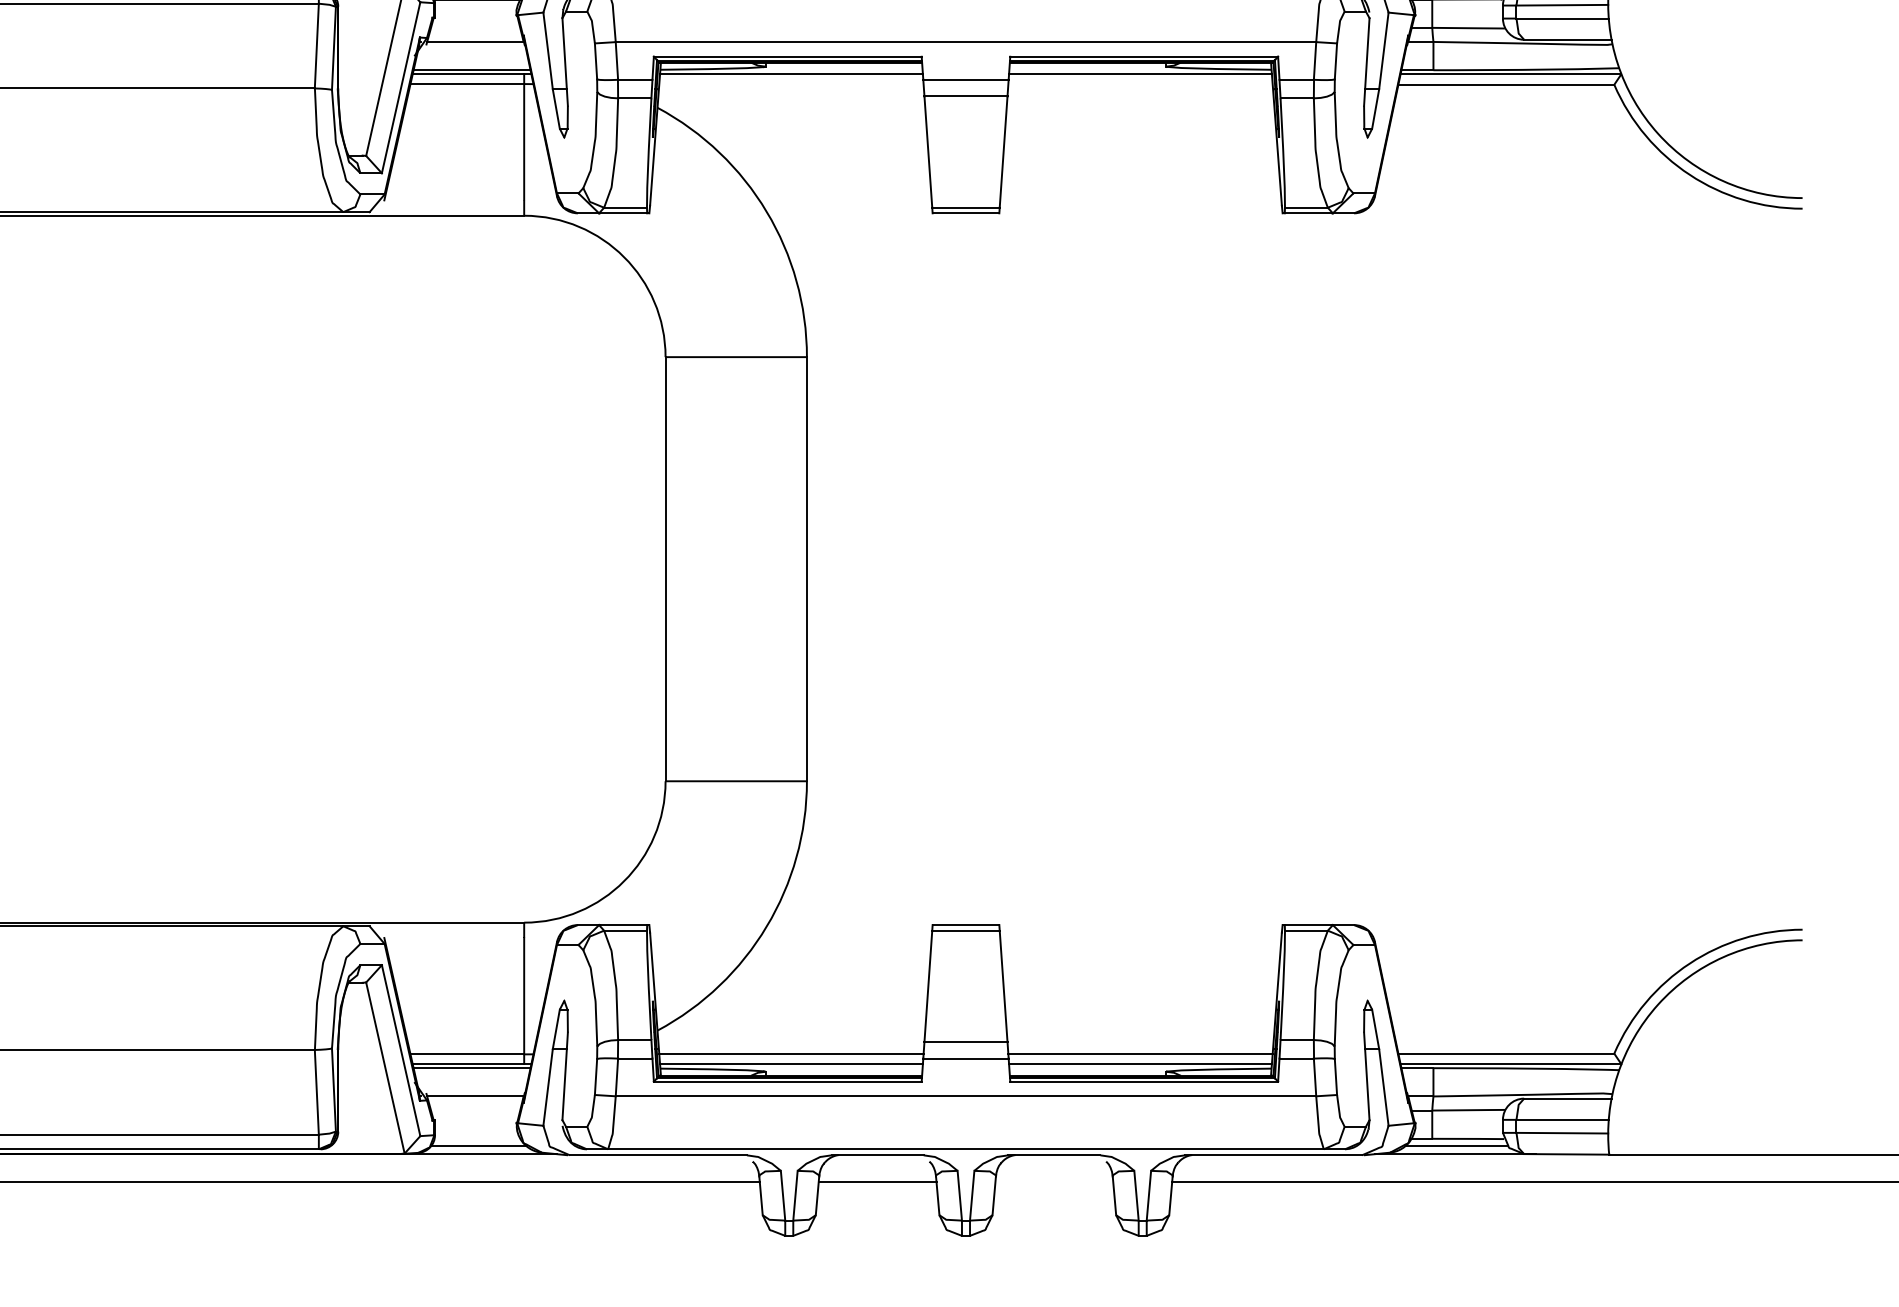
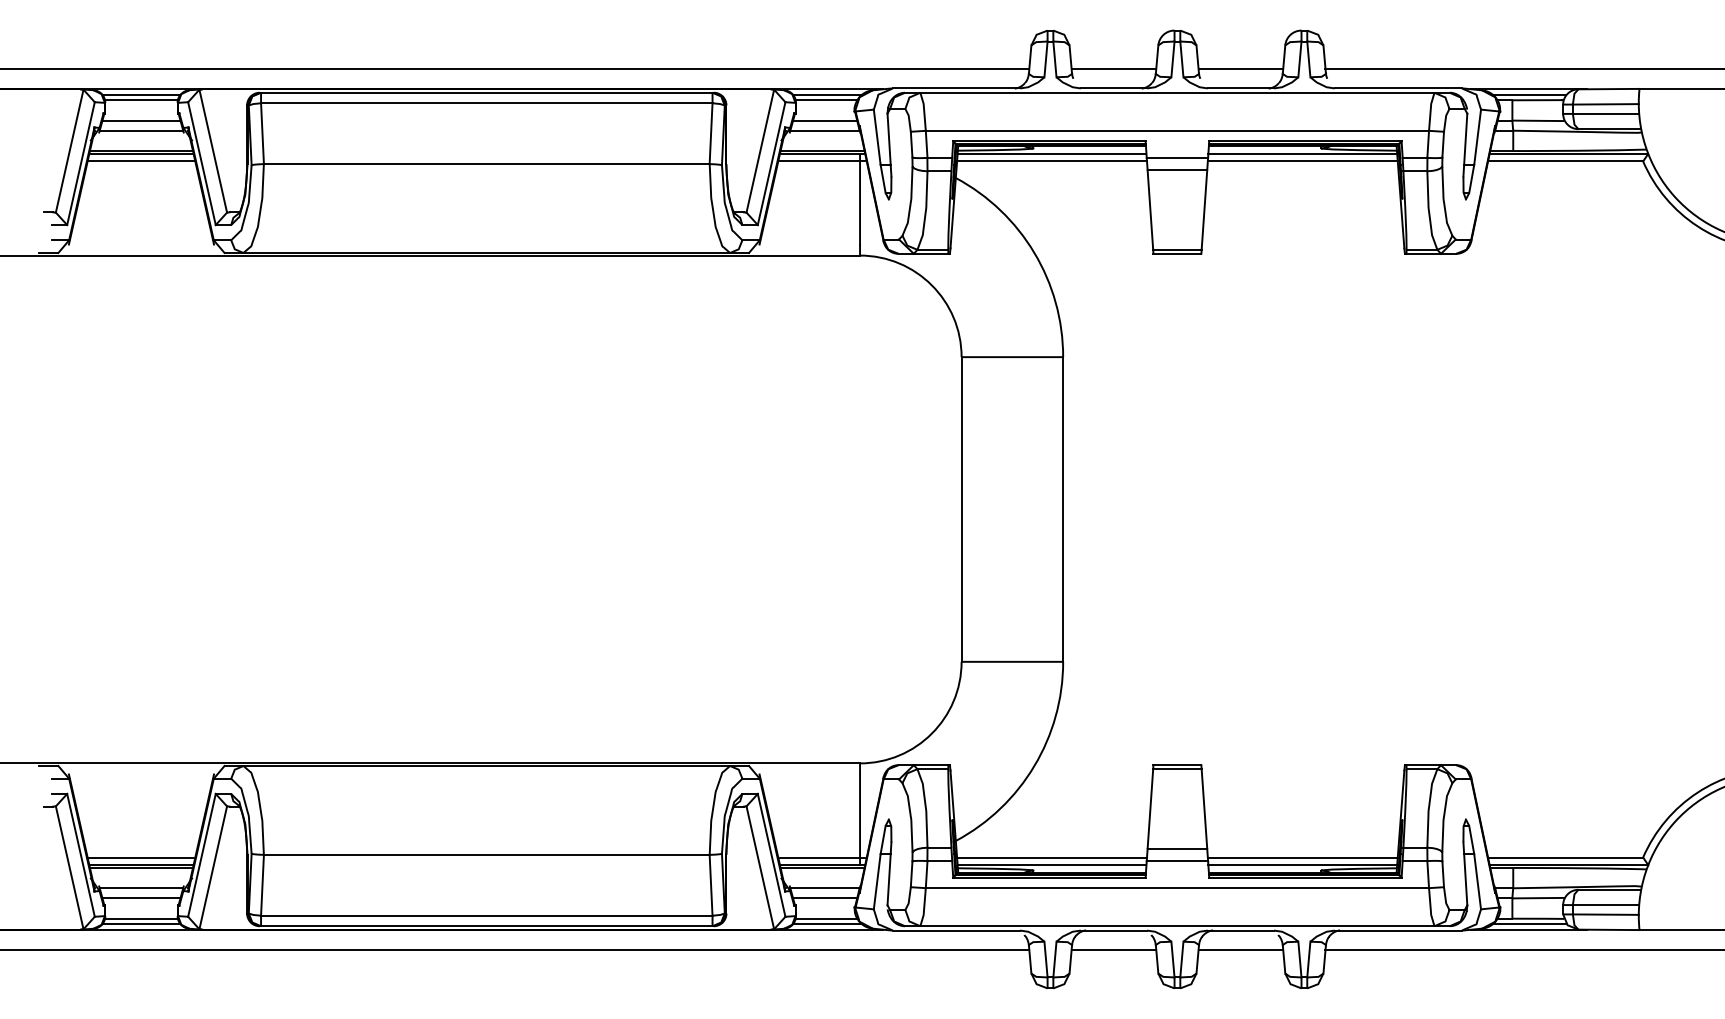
line: (476, 27) -> (825, 120), added
line: (792, 84) -> (1052, 161), added
line: (1140, 84) -> (1302, 161), added
line: (476, 1110) -> (825, 898), added
line: (477, 1138) -> (826, 918), added
line: (1053, 1183) -> (1240, 950), added

